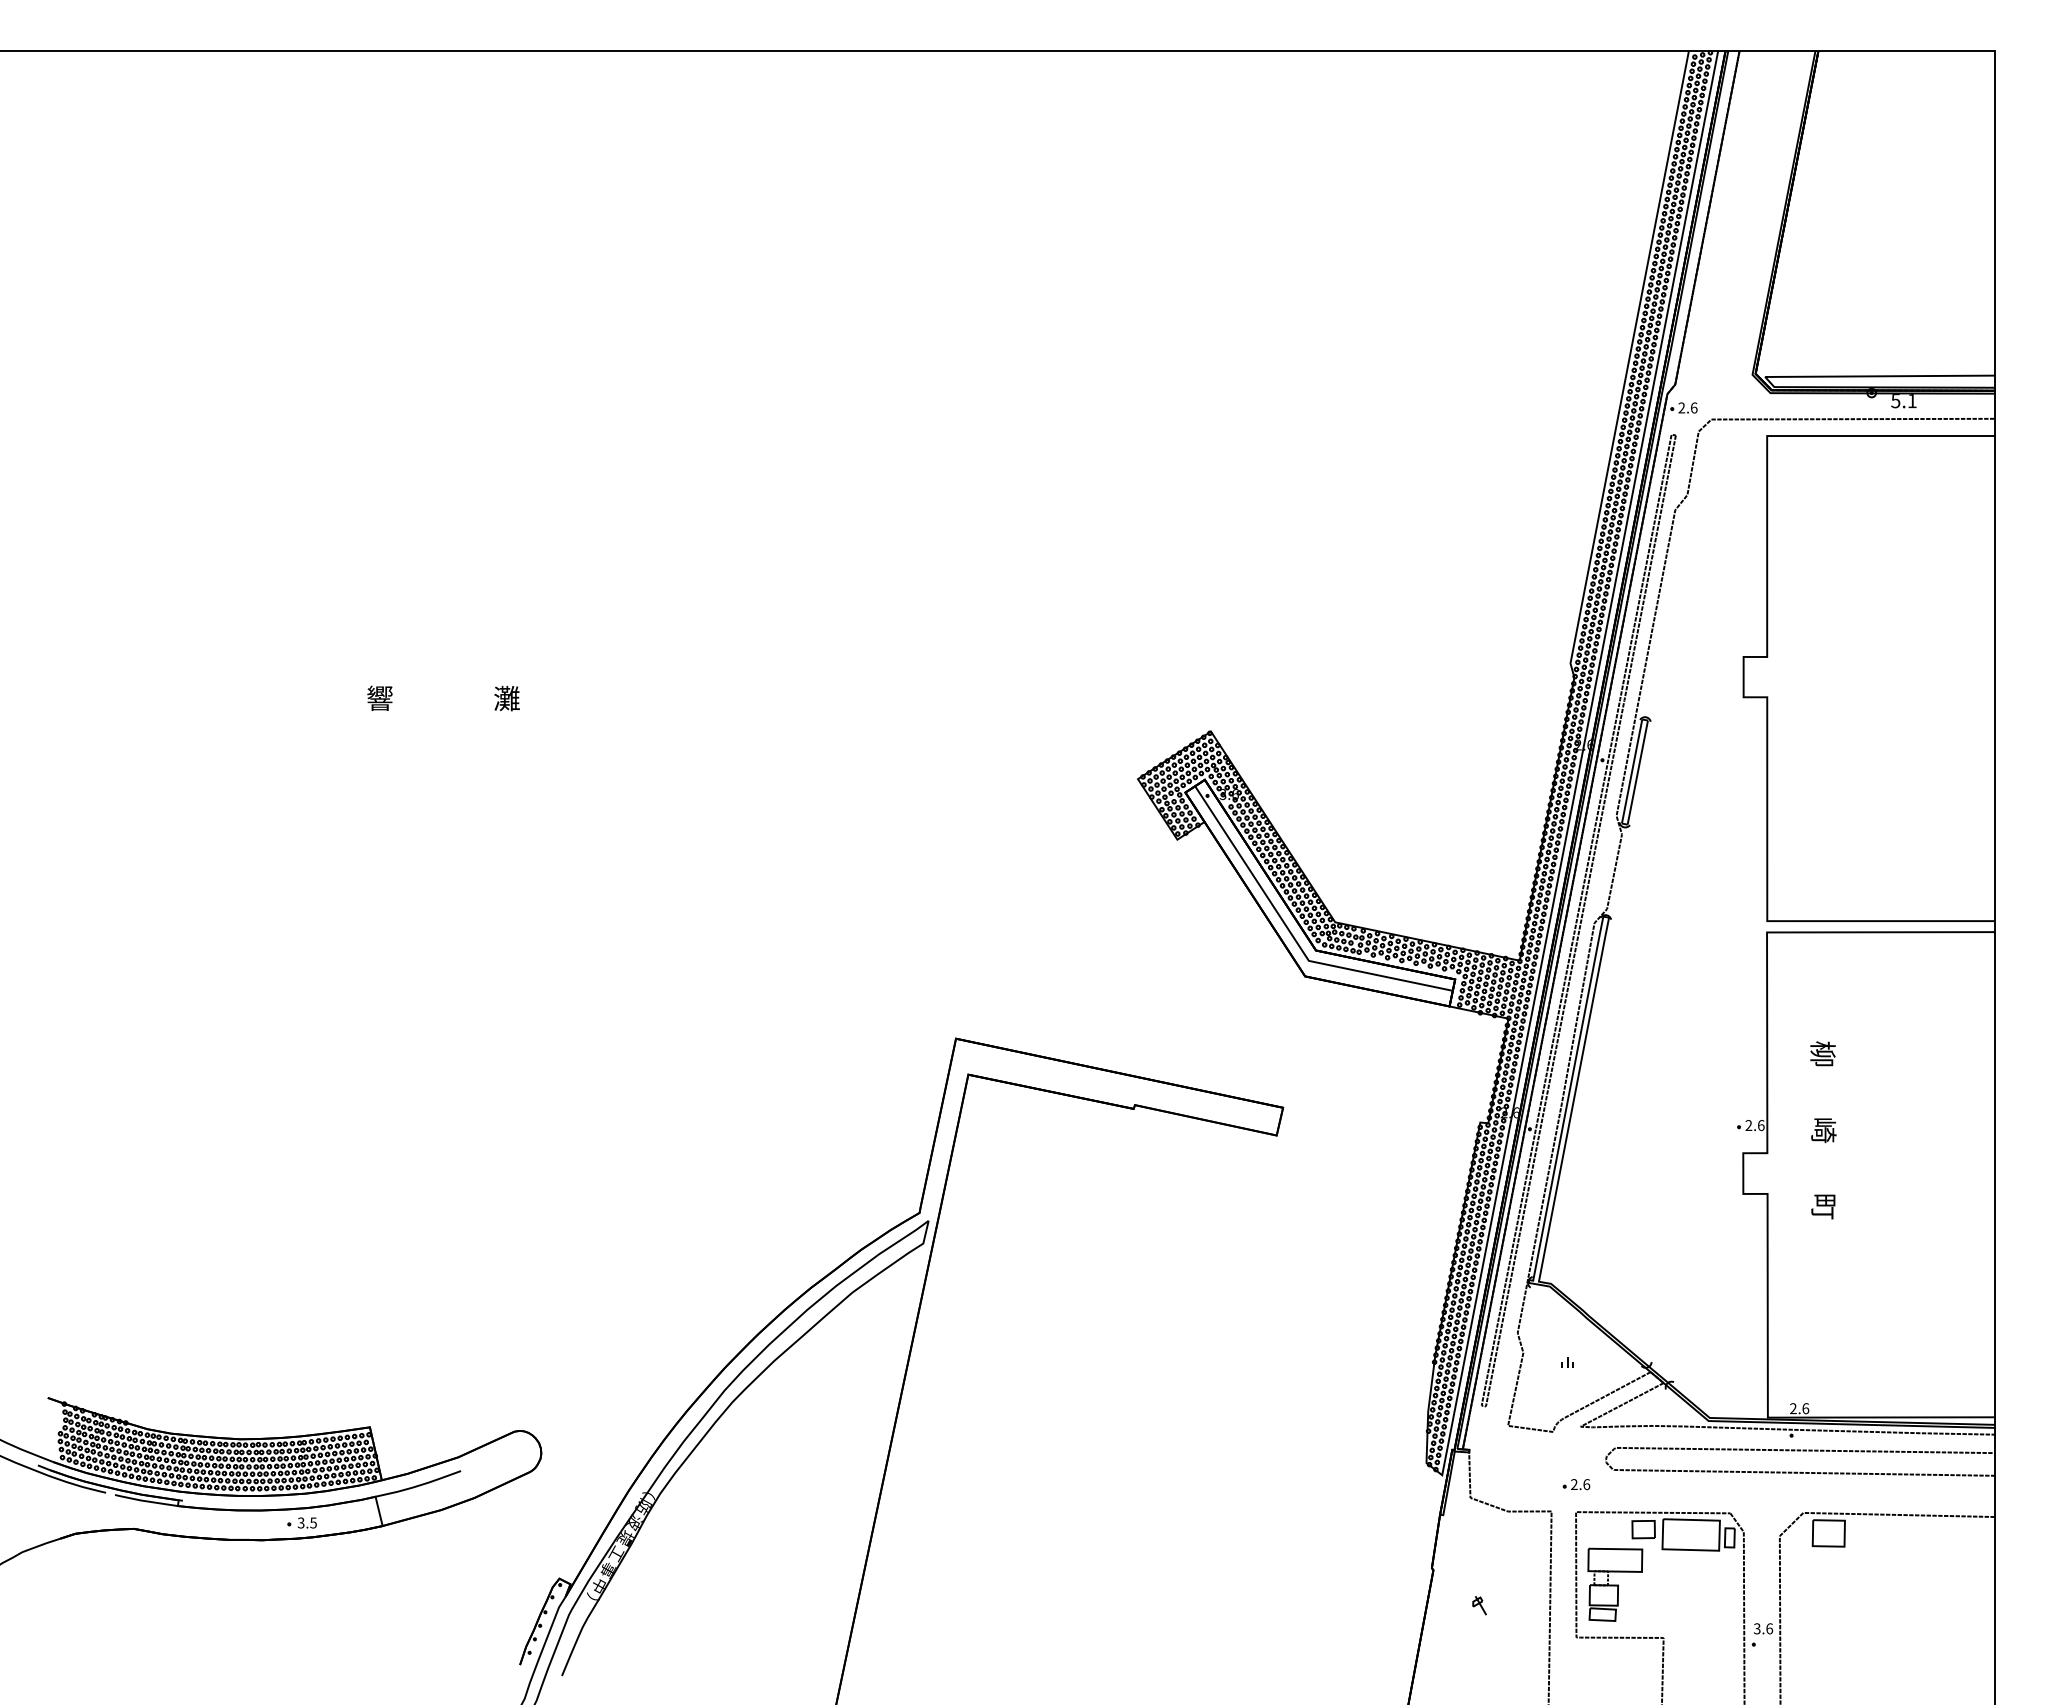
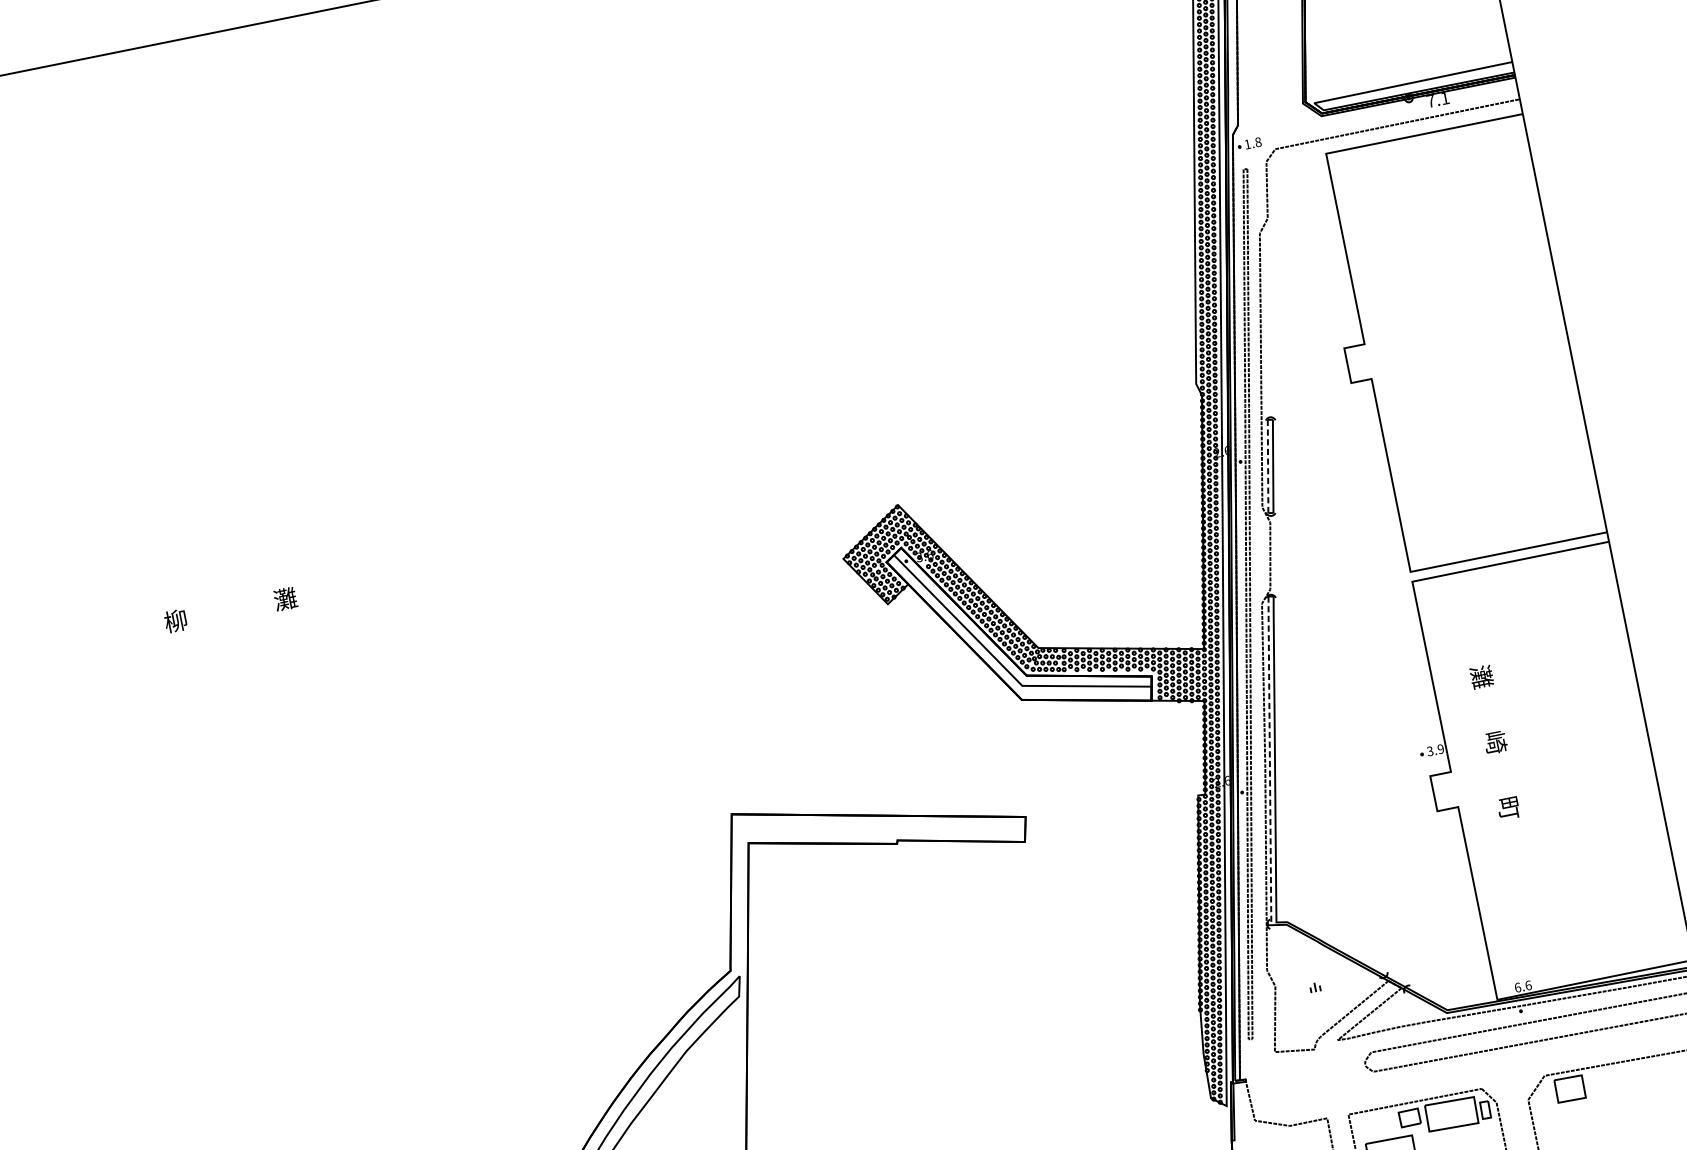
text: (1895, 401) -> (1430, 101), 5.1 -> 7.1
text: (1687, 407) -> (1252, 143), 2.6 -> 1.8
text: (379, 697) -> (175, 620), 響 -> 柳
line: (1632, 772) -> (1268, 467), solid -> dashed
text: (1822, 1054) -> (1481, 677), 柳 -> 灘
line: (1567, 1101) -> (1269, 762), solid -> dashed
text: (1754, 1125) -> (1435, 750), 2.6 -> 3.9
text: (1793, 1408) -> (1517, 987), 2.6 -> 6.6
part: (1576, 1484) -> (1344, 1090), removed

